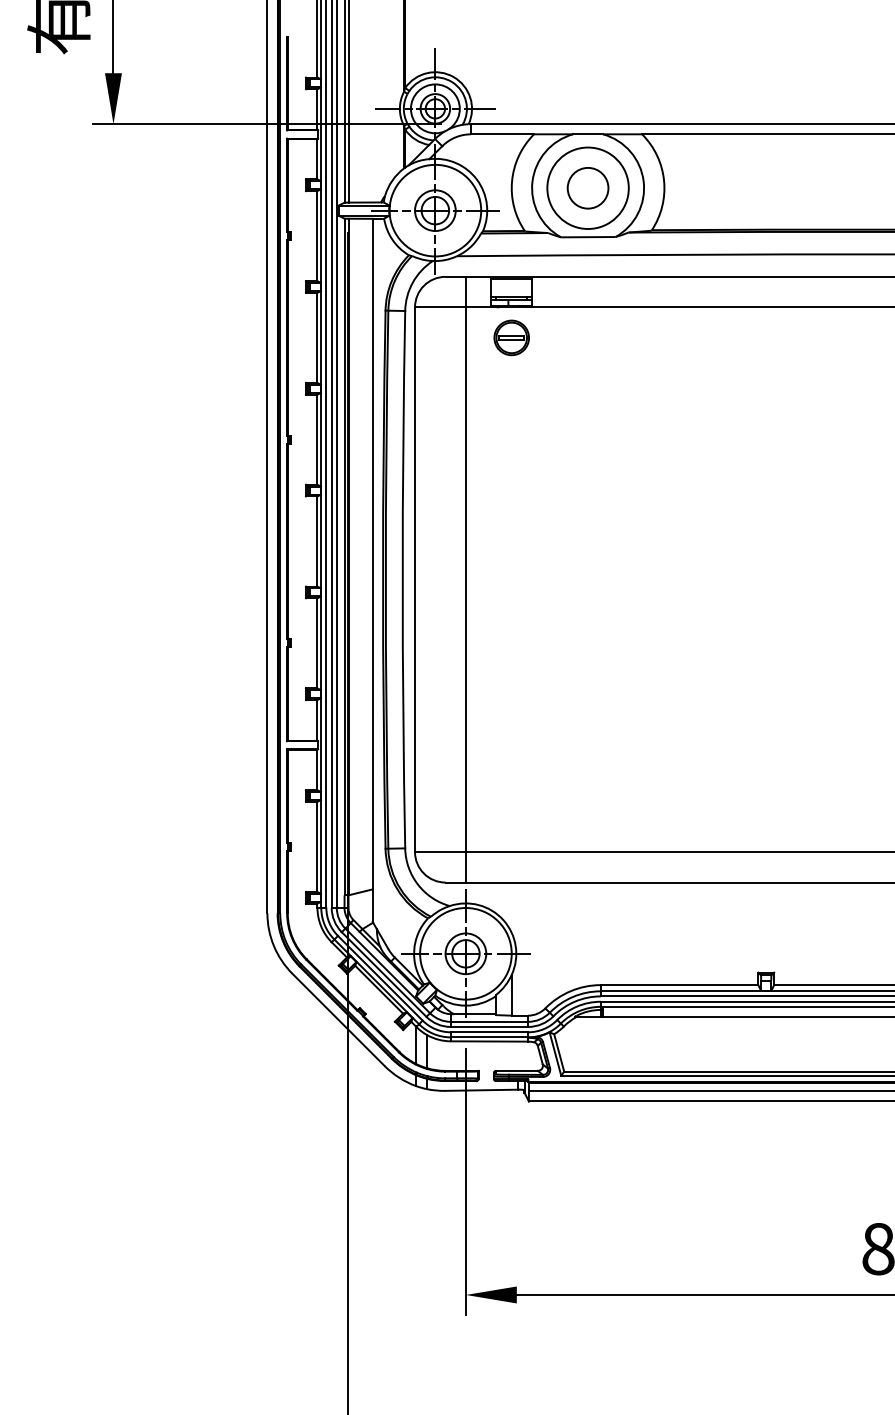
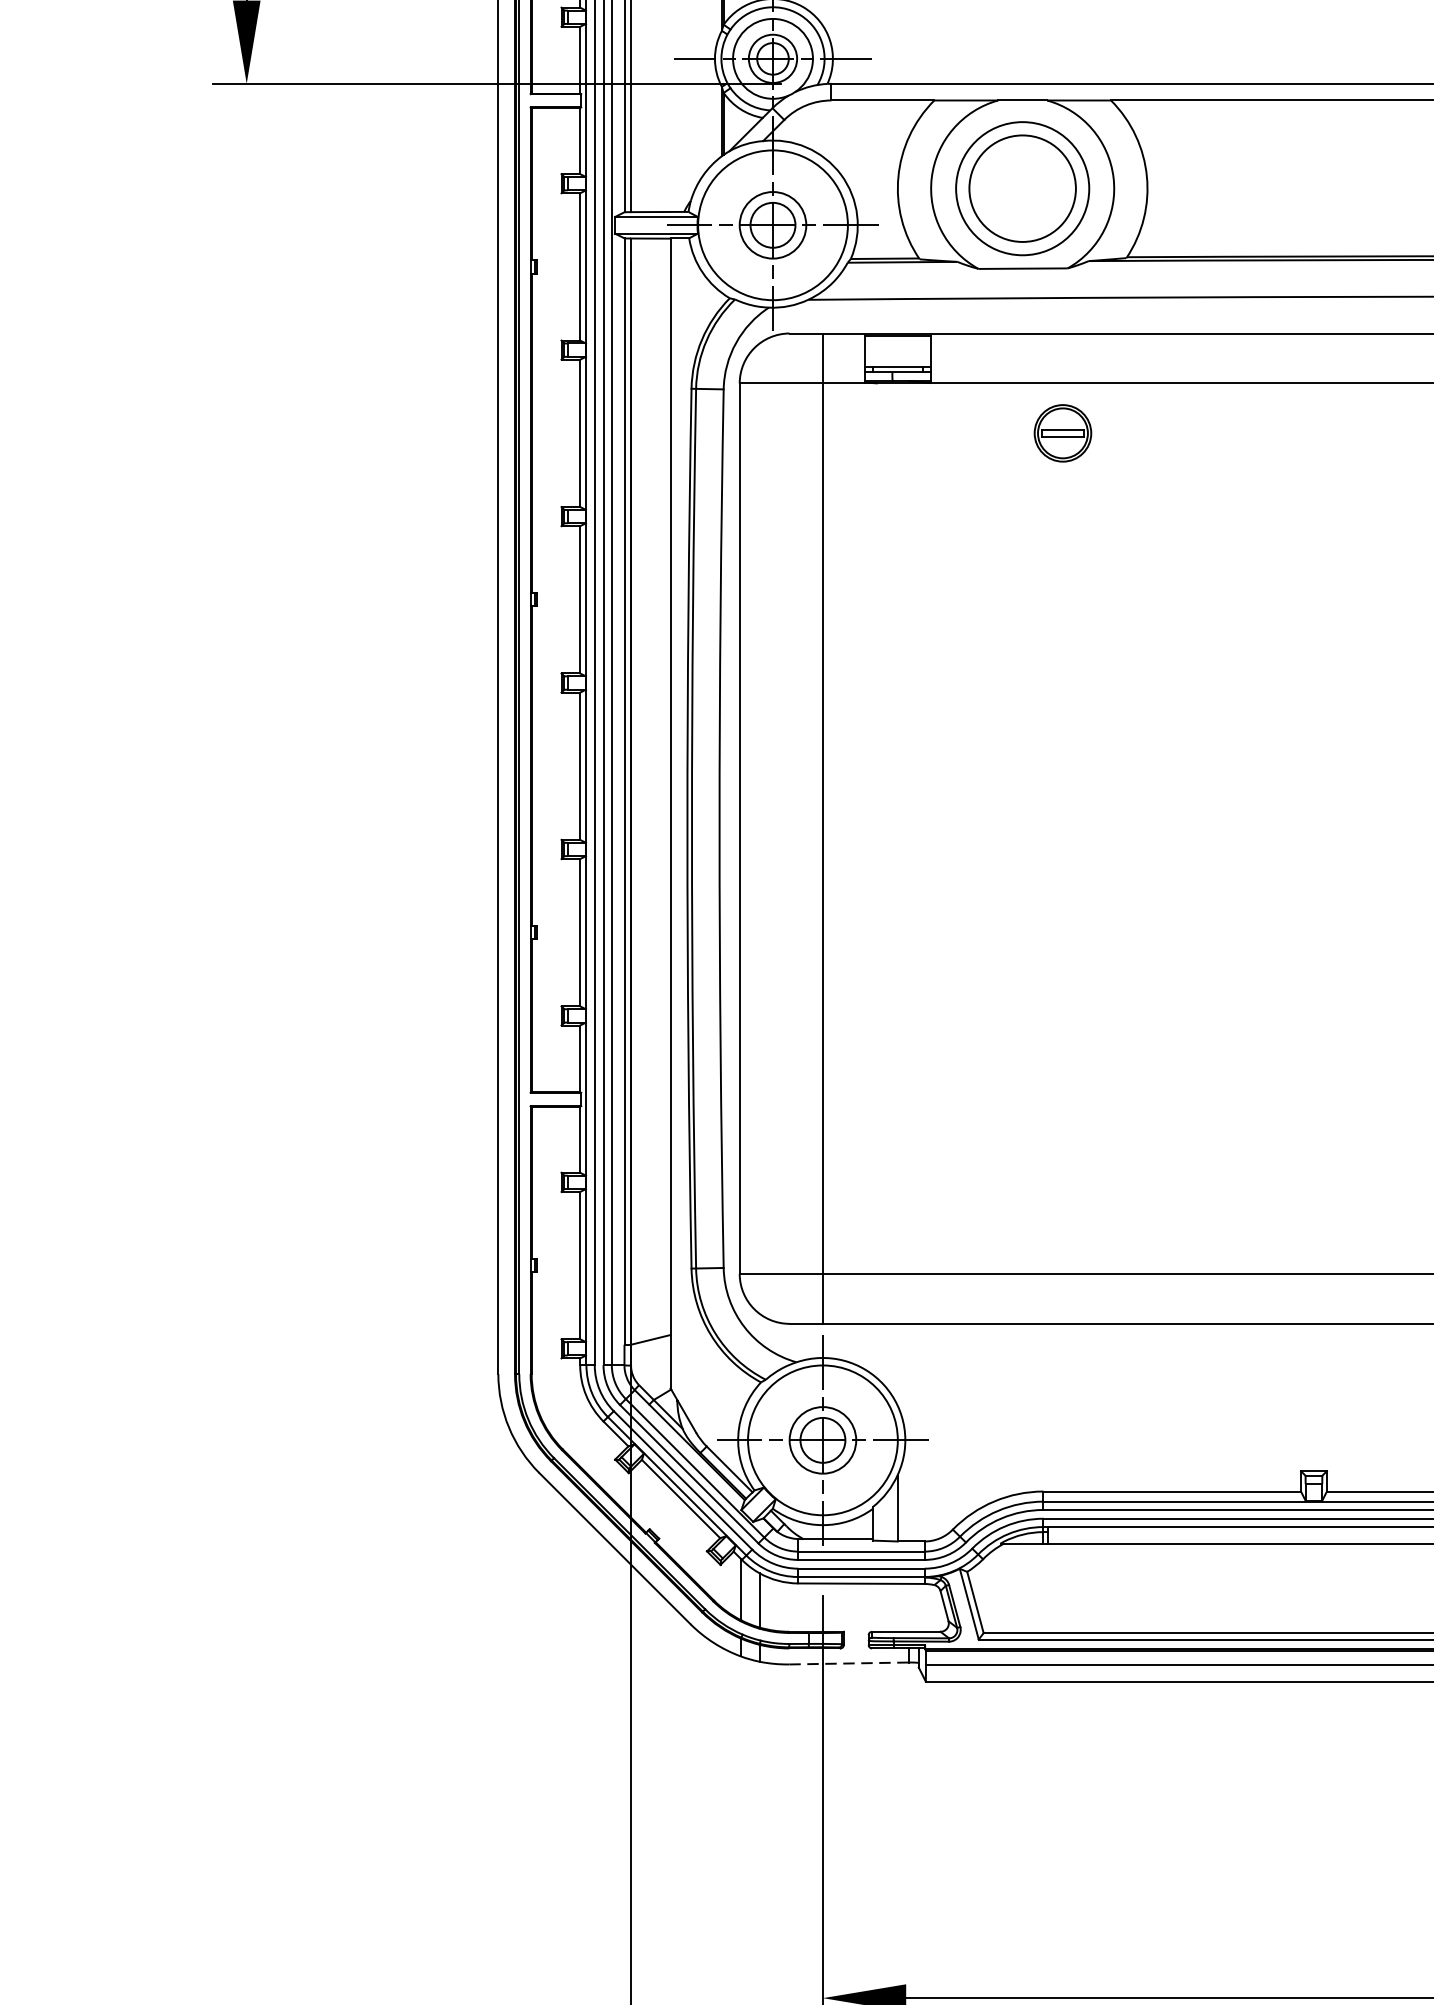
circle: (587, 187) -> (1021, 187), size x1.6
part: (511, 337) -> (1062, 432), moved
line: (481, 1090) -> (848, 1663), solid -> dashed

